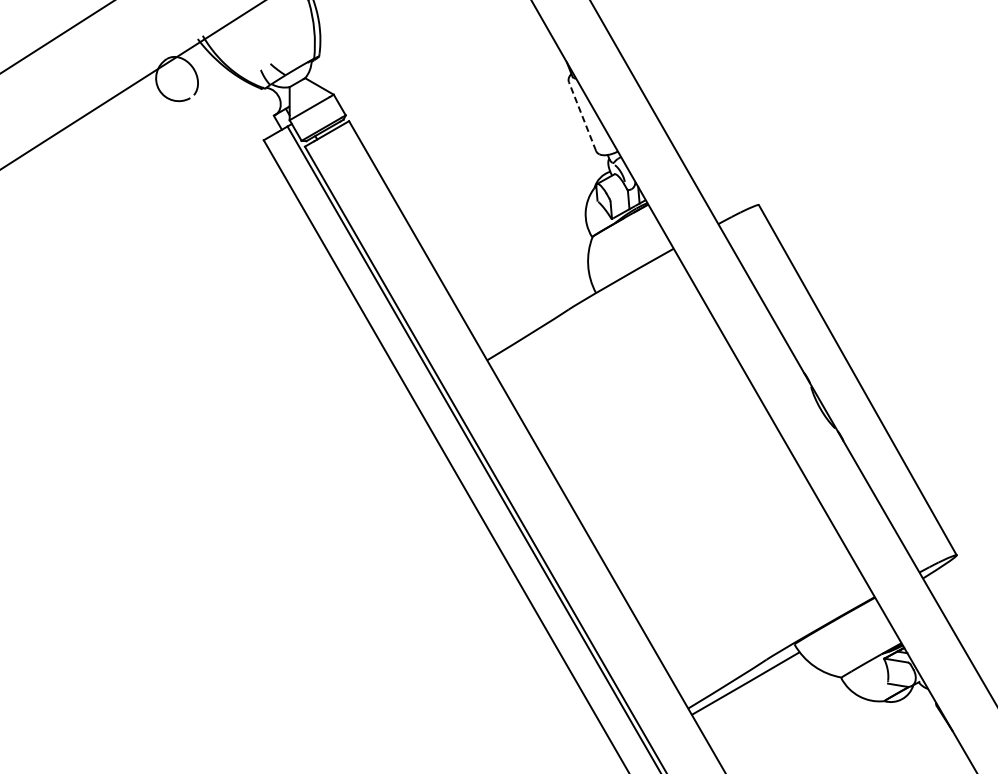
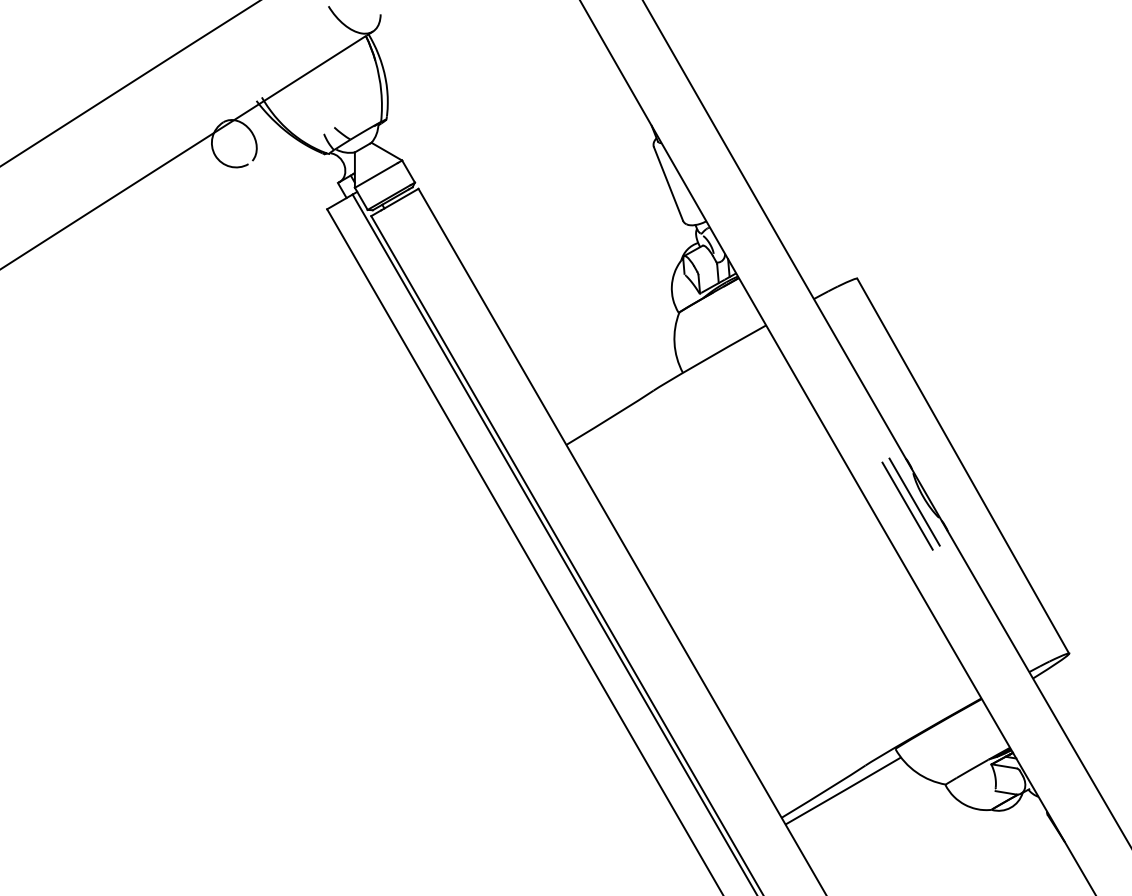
line: (582, 116) -> (668, 183), dashed -> solid
line: (812, 413) -> (914, 501), added
line: (805, 416) -> (907, 505), added

